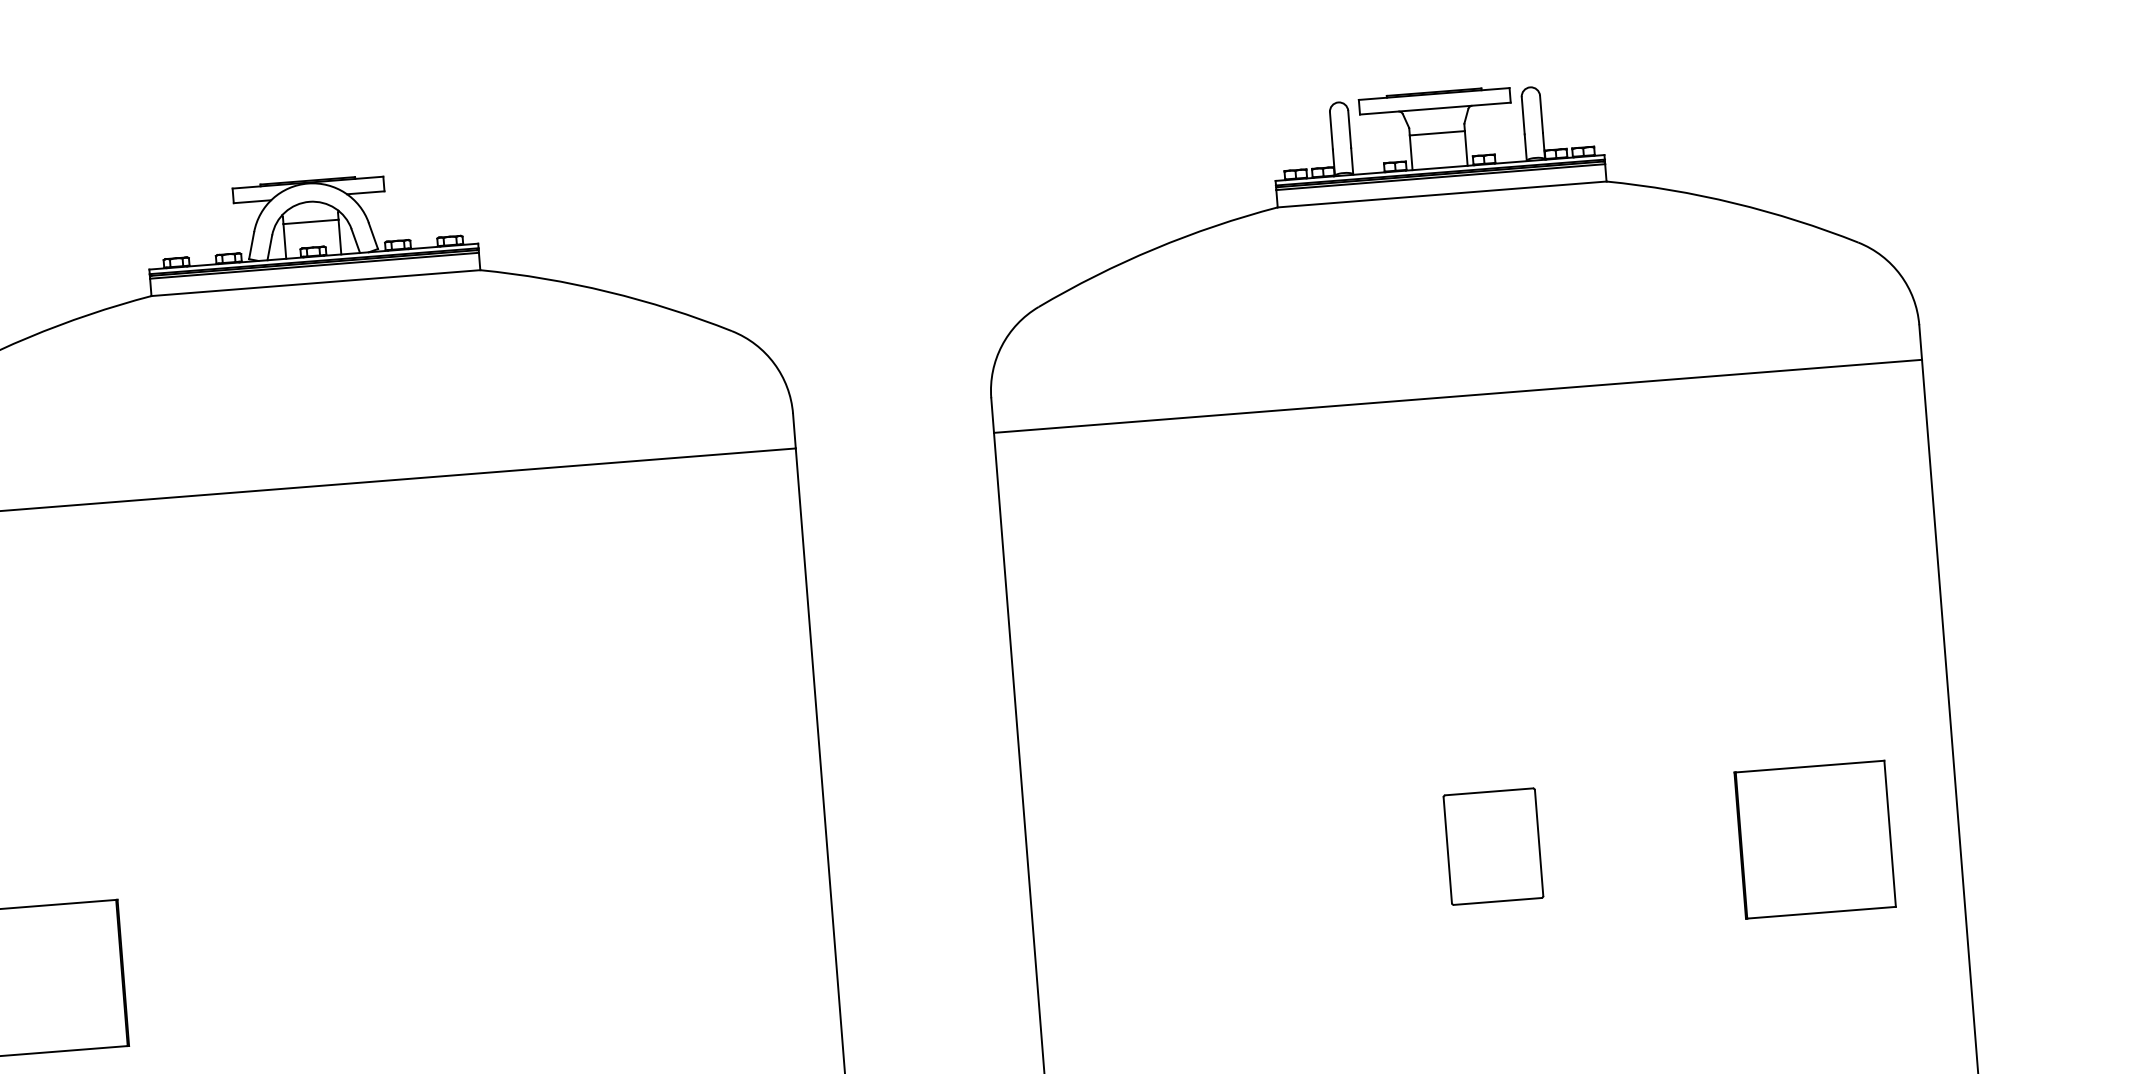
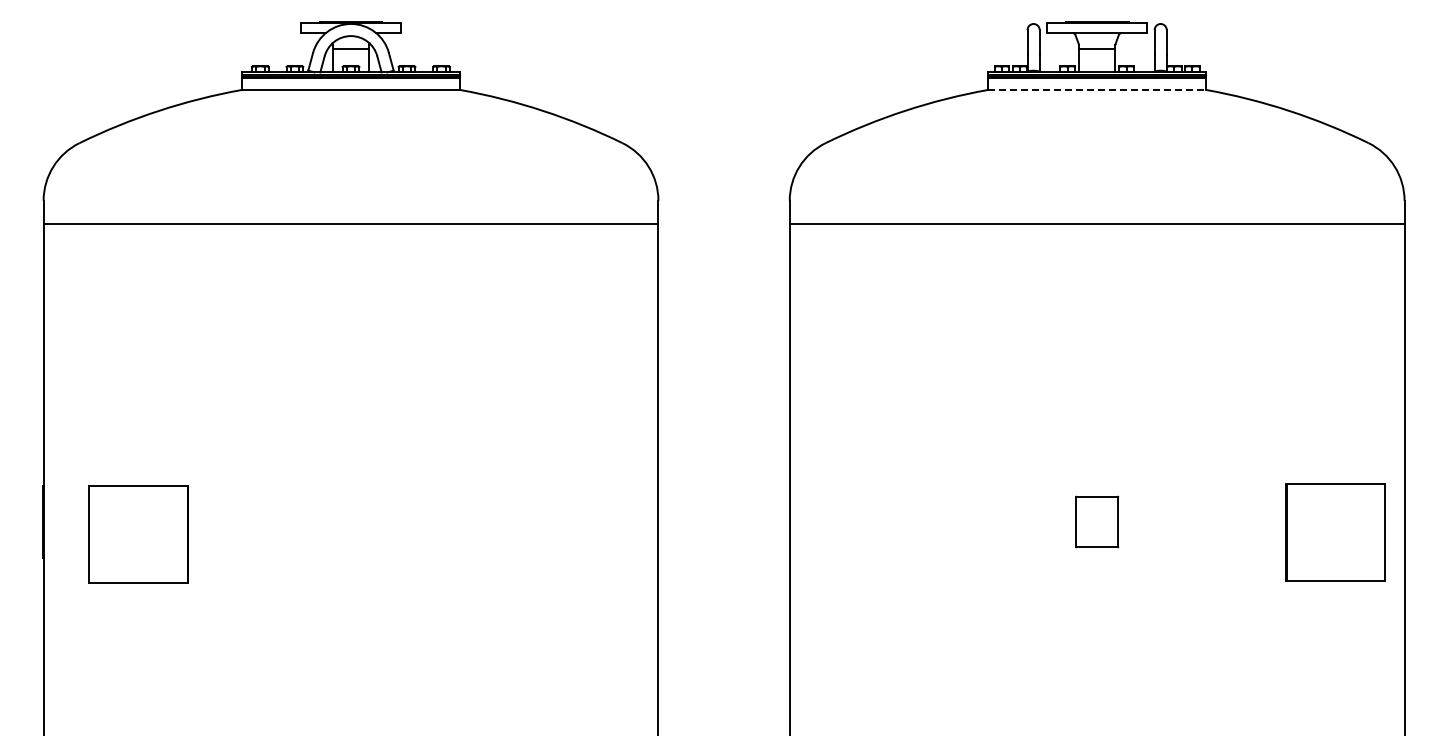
line: (1442, 193) -> (1097, 89), solid -> dashed
part: (1815, 840) -> (1335, 532), moved
part: (1493, 845) -> (1097, 521), size x0.7

